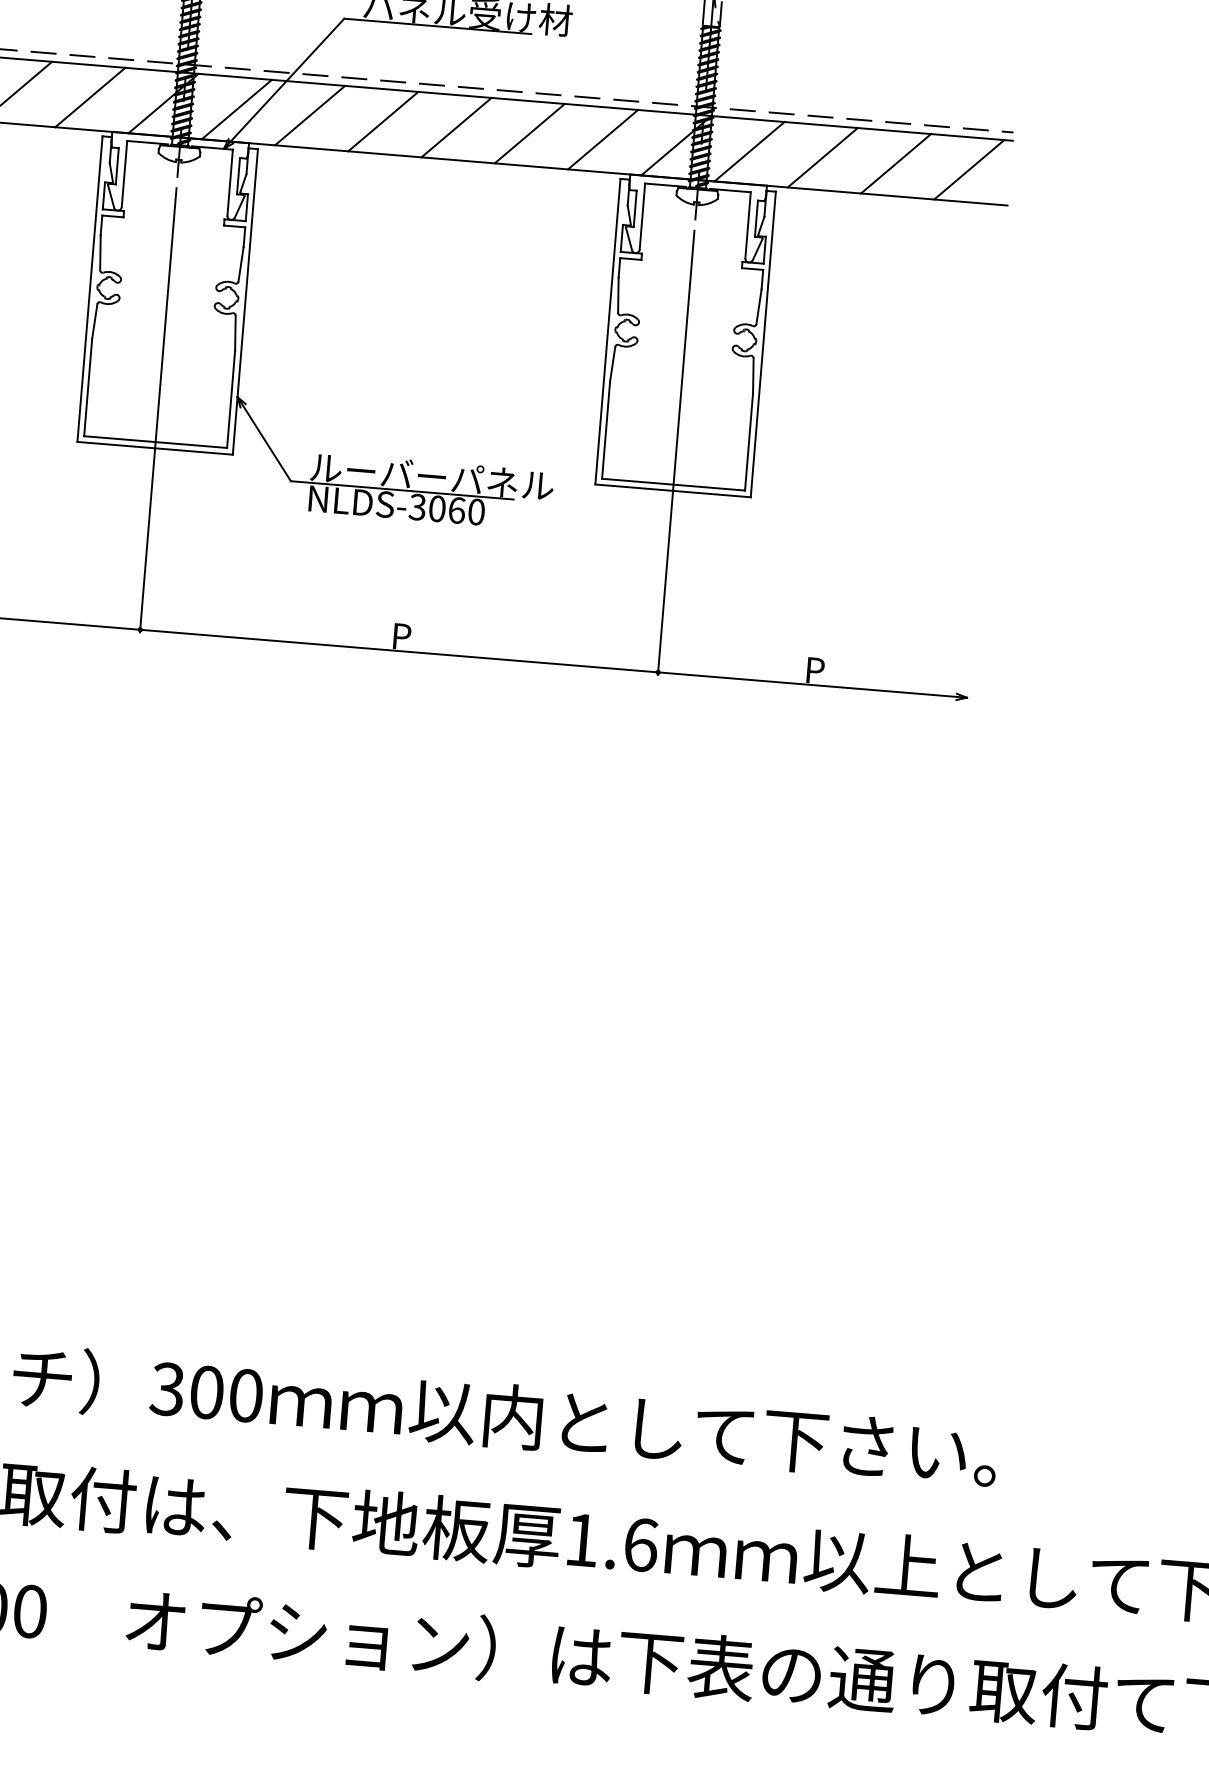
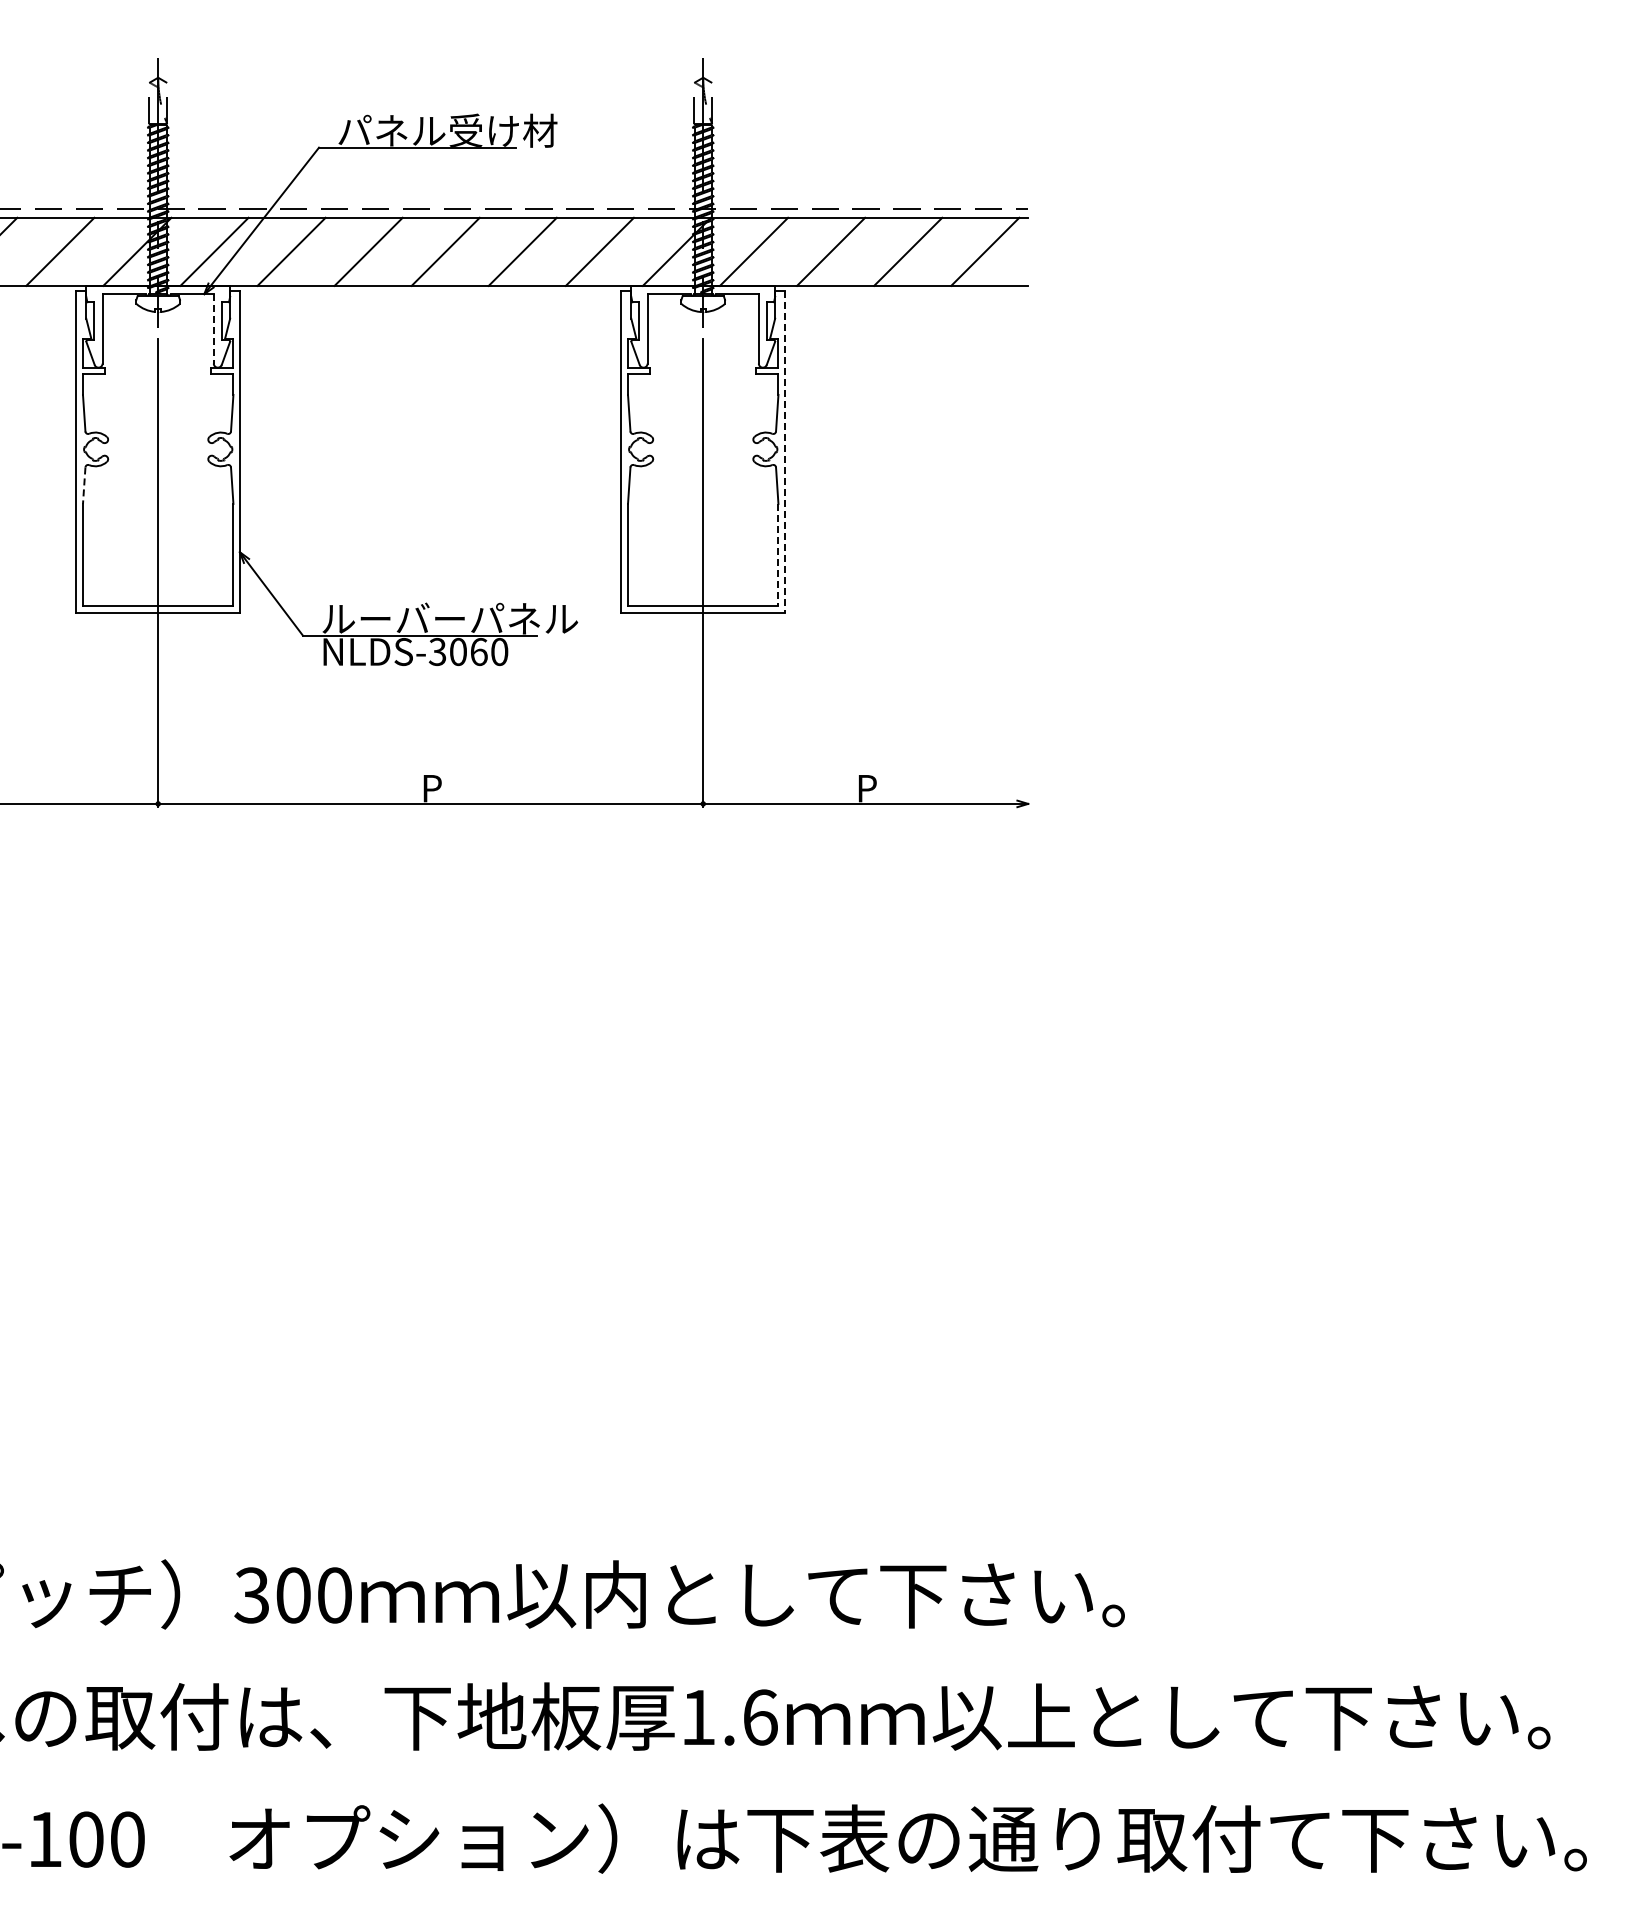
line: (229, 182) -> (213, 328), solid -> dashed
line: (94, 322) -> (84, 486), solid -> dashed
line: (762, 344) -> (784, 452), solid -> dashed
line: (749, 442) -> (778, 555), solid -> dashed

